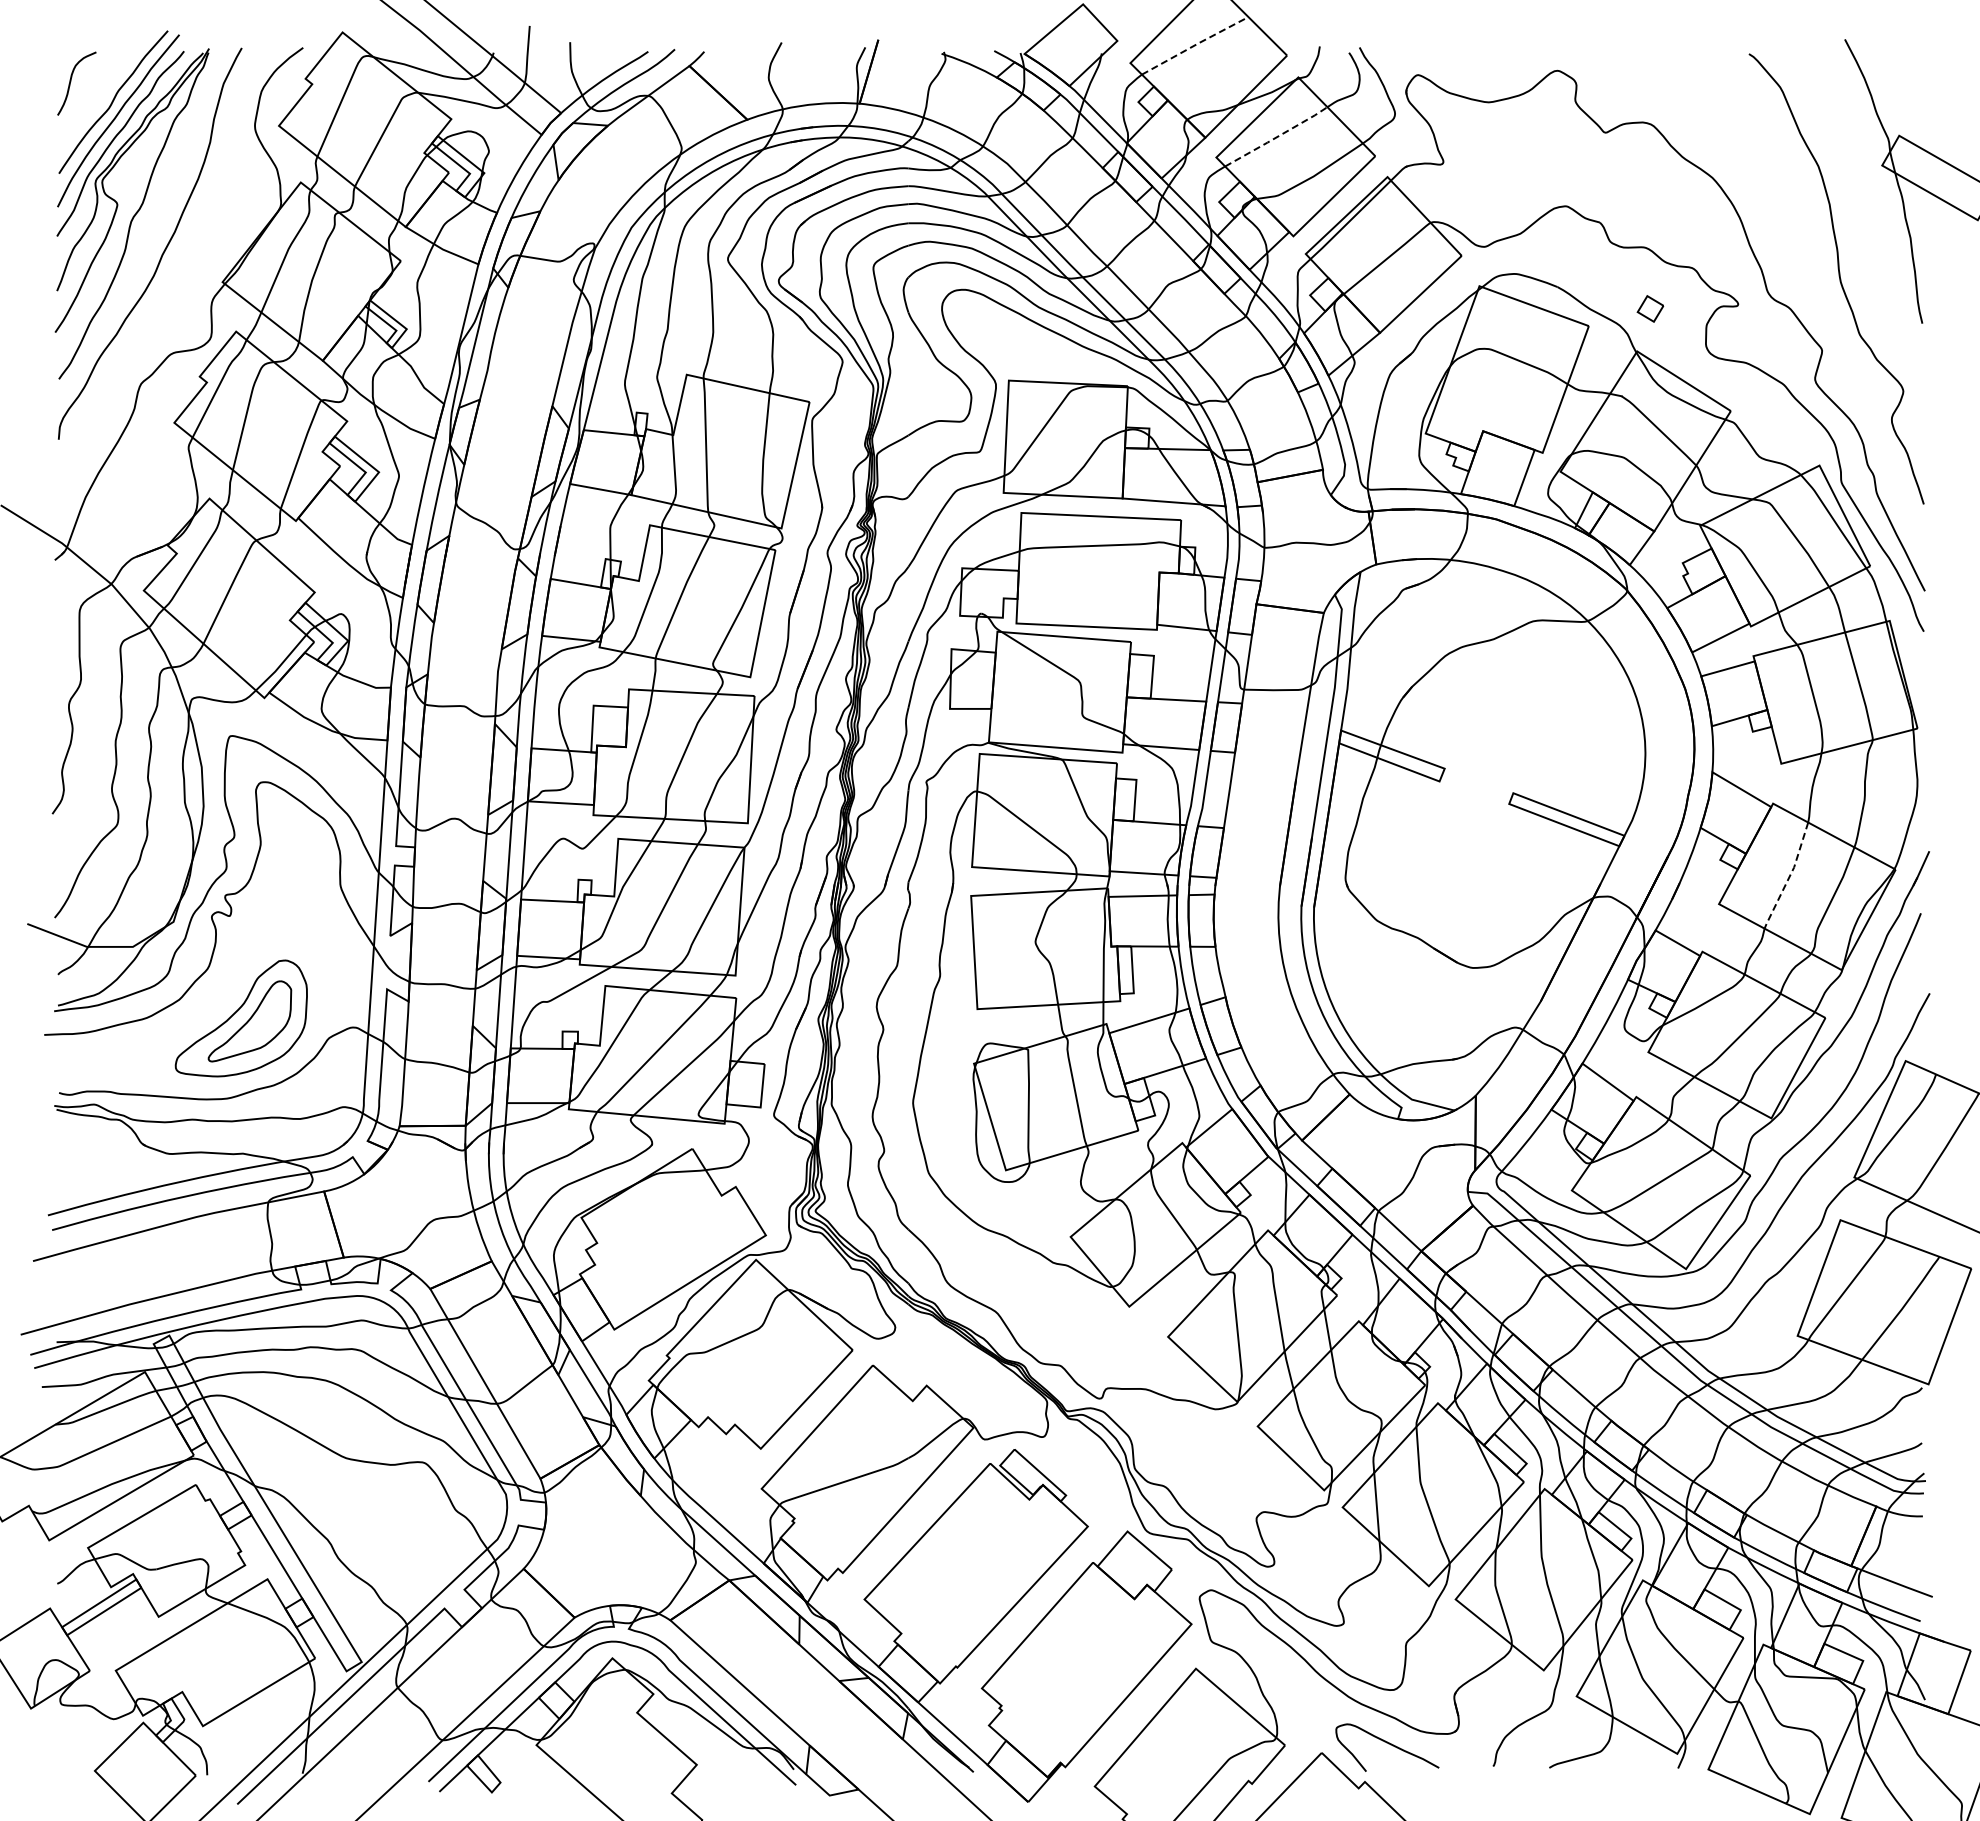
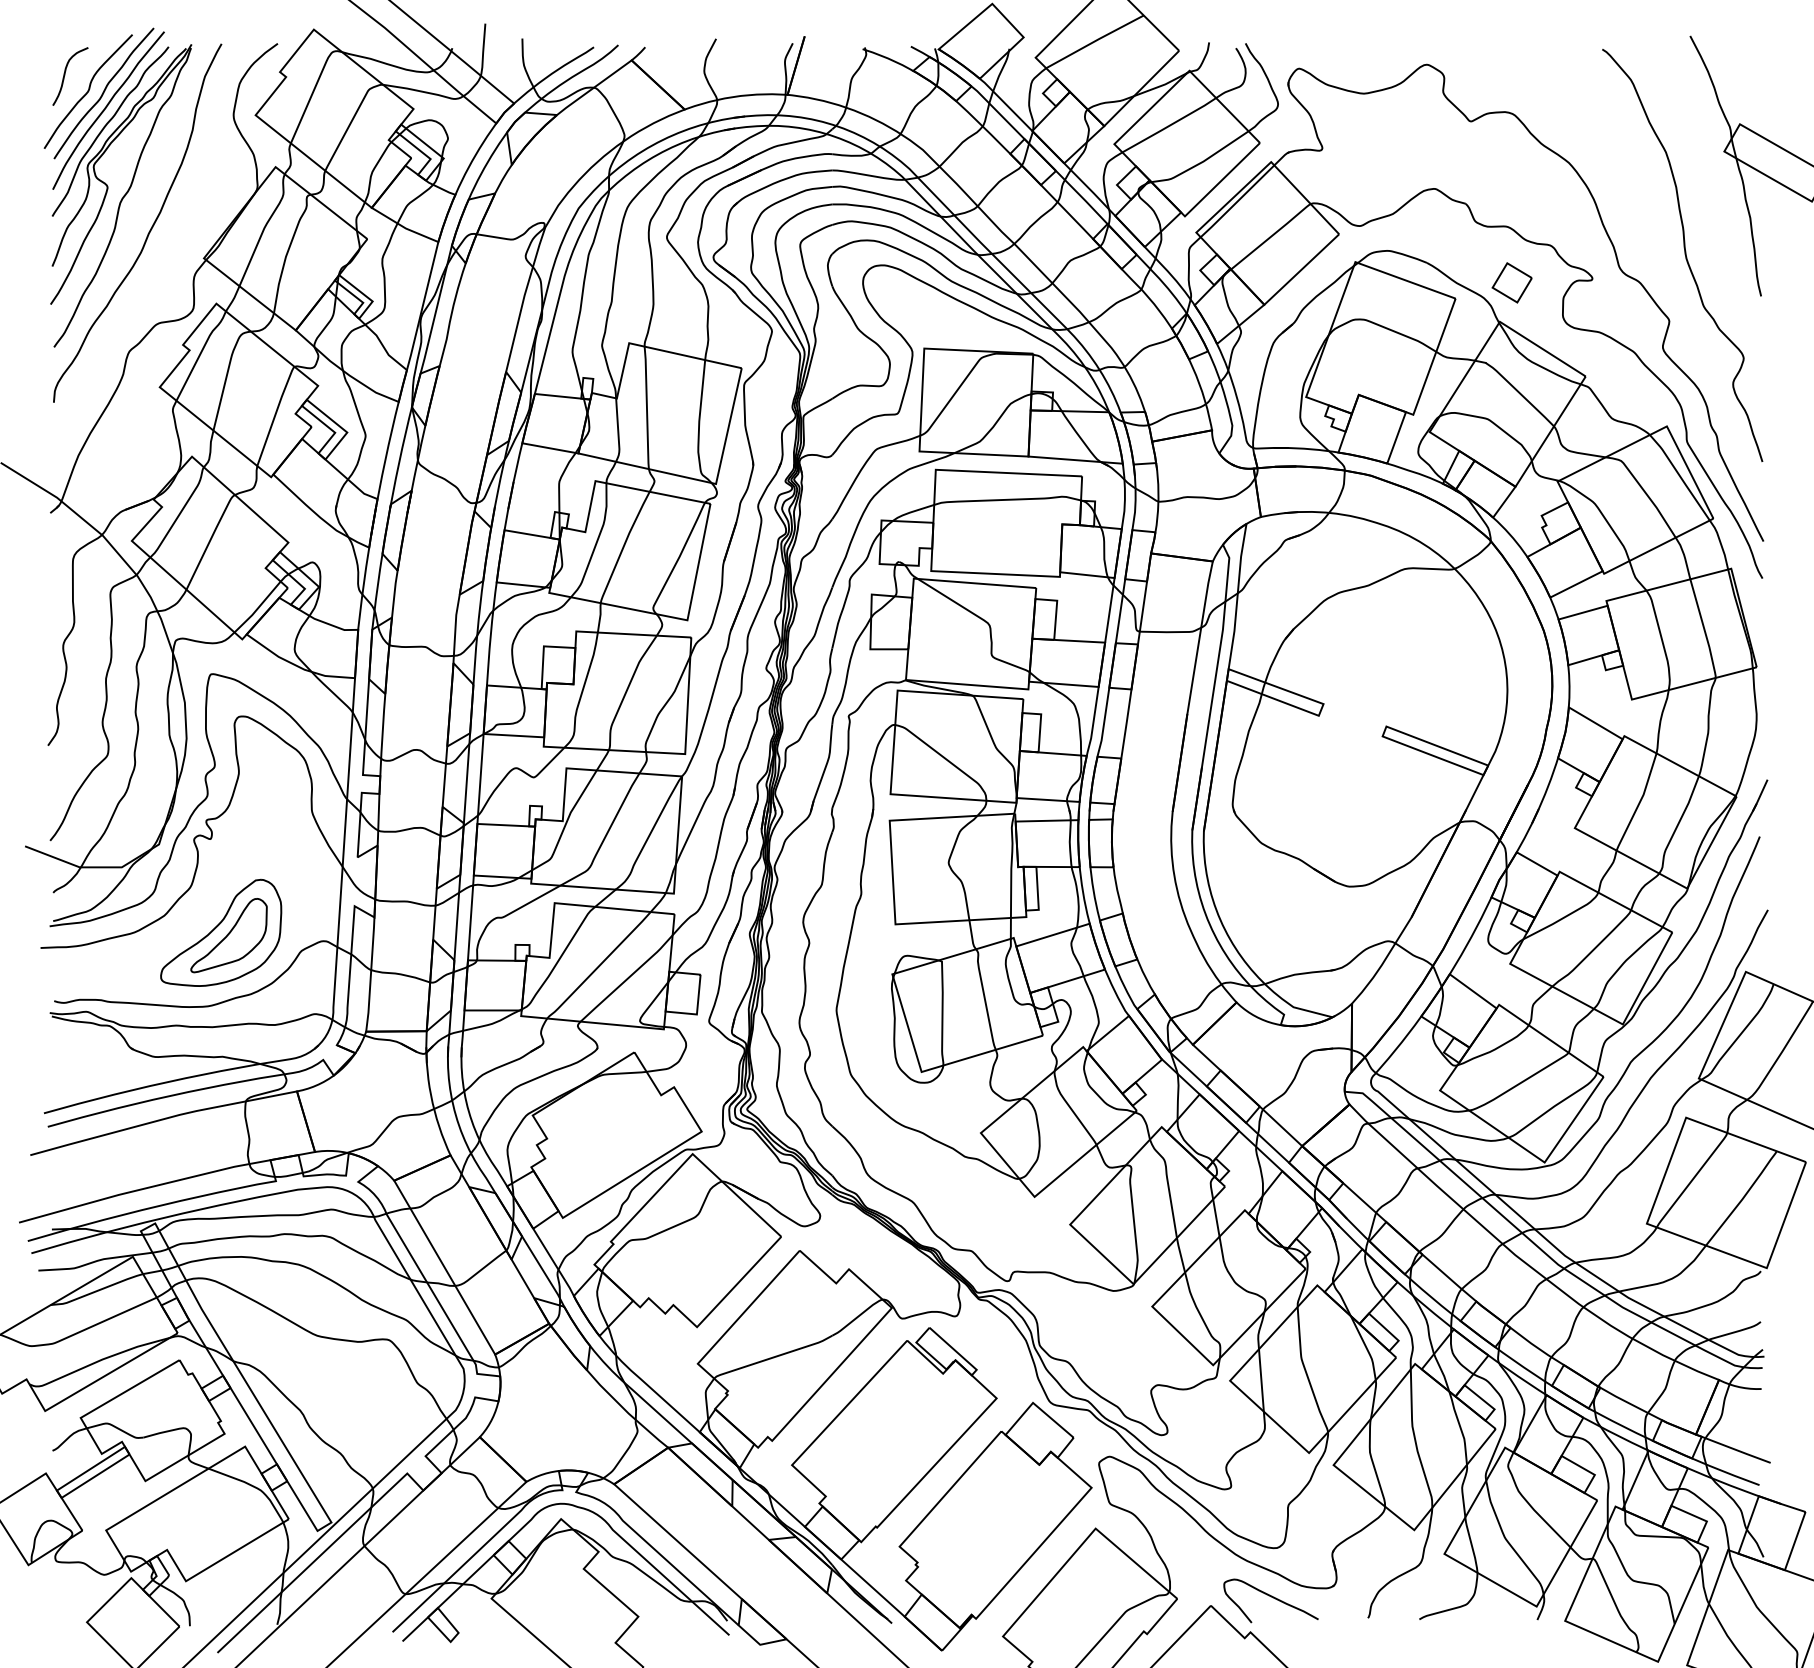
line: (1196, 44) -> (1096, 40), dashed -> solid
curve: (95, 99) -> (87, 91), added
line: (1276, 137) -> (1169, 125), dashed -> solid
part: (1650, 308) -> (1512, 282), size x1.67
line: (1789, 876) -> (1639, 802), dashed -> solid

